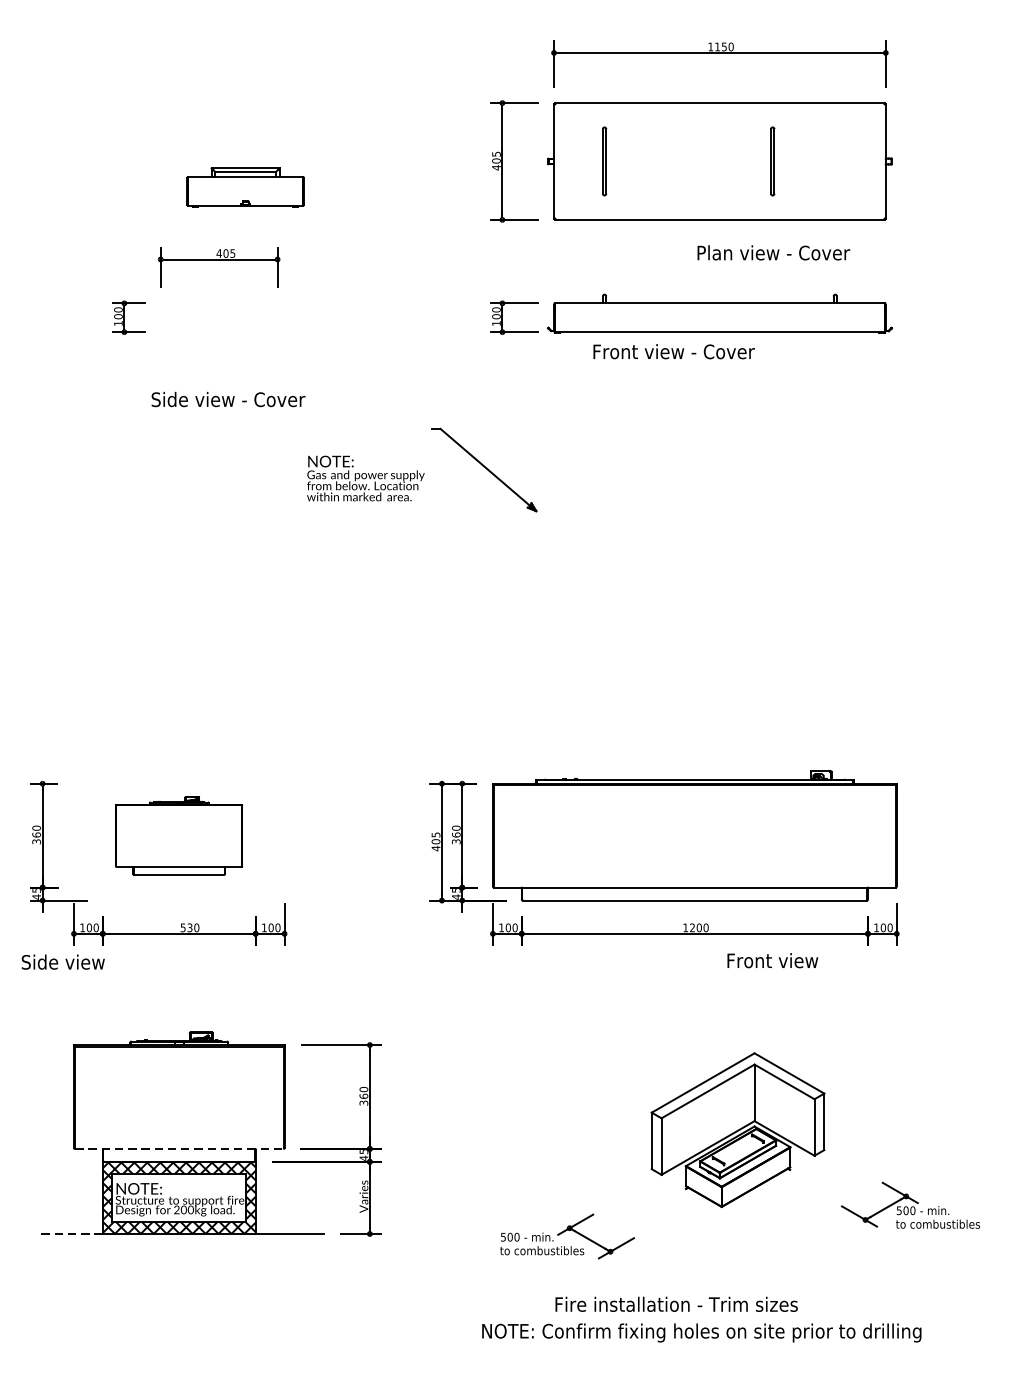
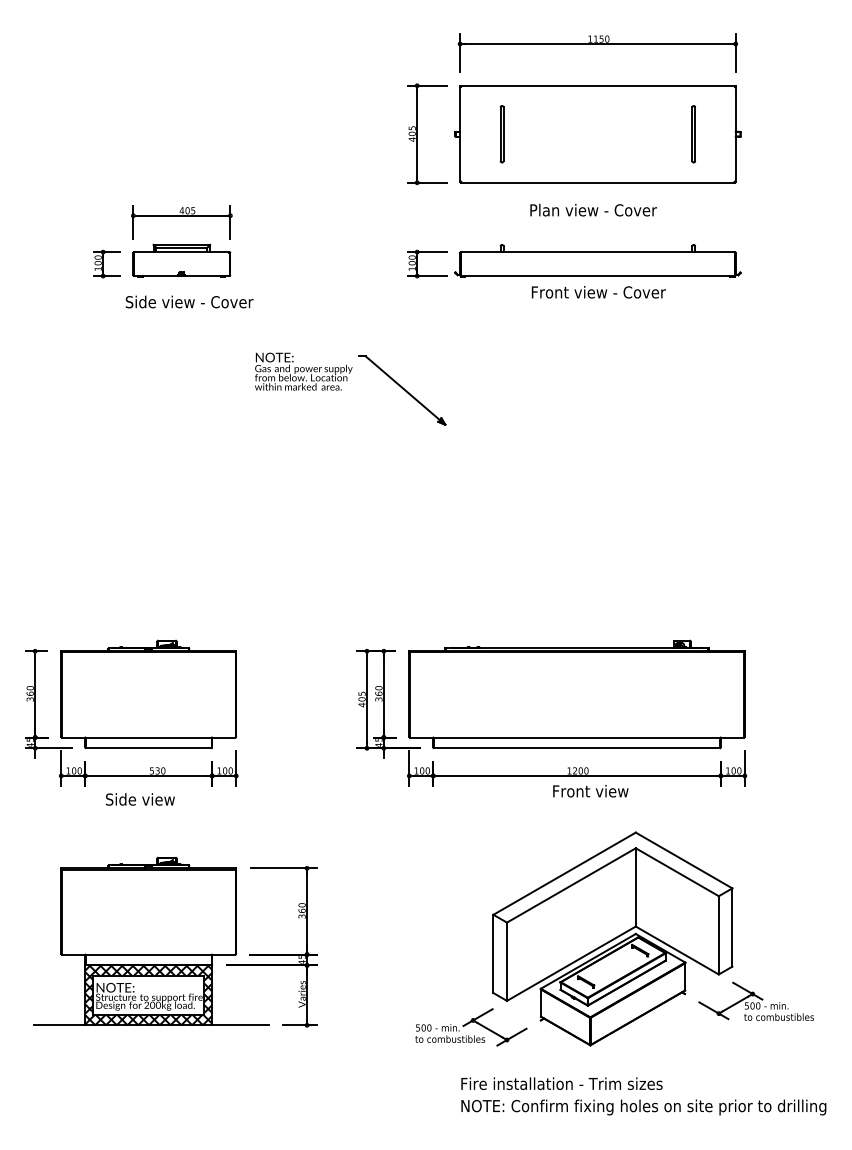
line: (771, 161) -> (692, 134), moved
part: (245, 187) -> (181, 260), moved
text: (773, 252) -> (593, 209), moved
text: (673, 351) -> (598, 292), moved
text: (228, 398) -> (189, 301), moved
text: (365, 478) -> (303, 371), moved
part: (178, 835) -> (148, 694), size x1.67
text: (772, 961) -> (590, 791), moved
text: (63, 962) -> (140, 799), moved
part: (737, 1129) -> (612, 938), size x1.67
line: (178, 1148) -> (148, 954), dashed -> solid
line: (71, 1234) -> (59, 1025), dashed -> solid
text: (701, 1332) -> (643, 1107), moved

